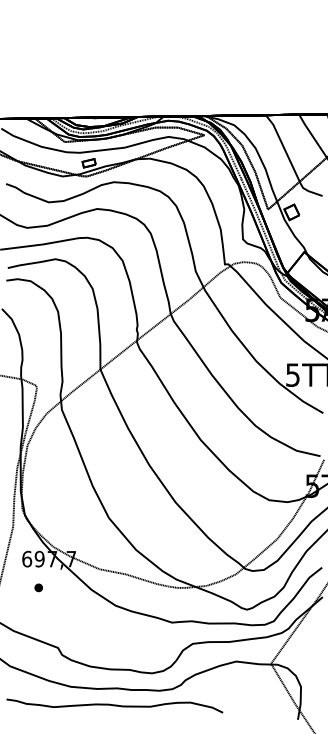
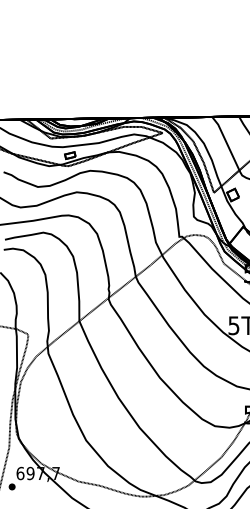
part: (38, 587) -> (11, 486), moved

